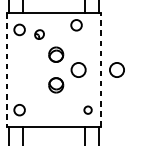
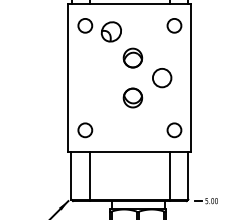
circle: (76, 25) -> (174, 25), moved
part: (38, 34) -> (110, 31), size x1.67
line: (6, 70) -> (68, 78), dashed -> solid
line: (101, 70) -> (191, 78), dashed -> solid
circle: (117, 70) -> (212, 78), removed
circle: (88, 110) -> (174, 130), size x1.43

